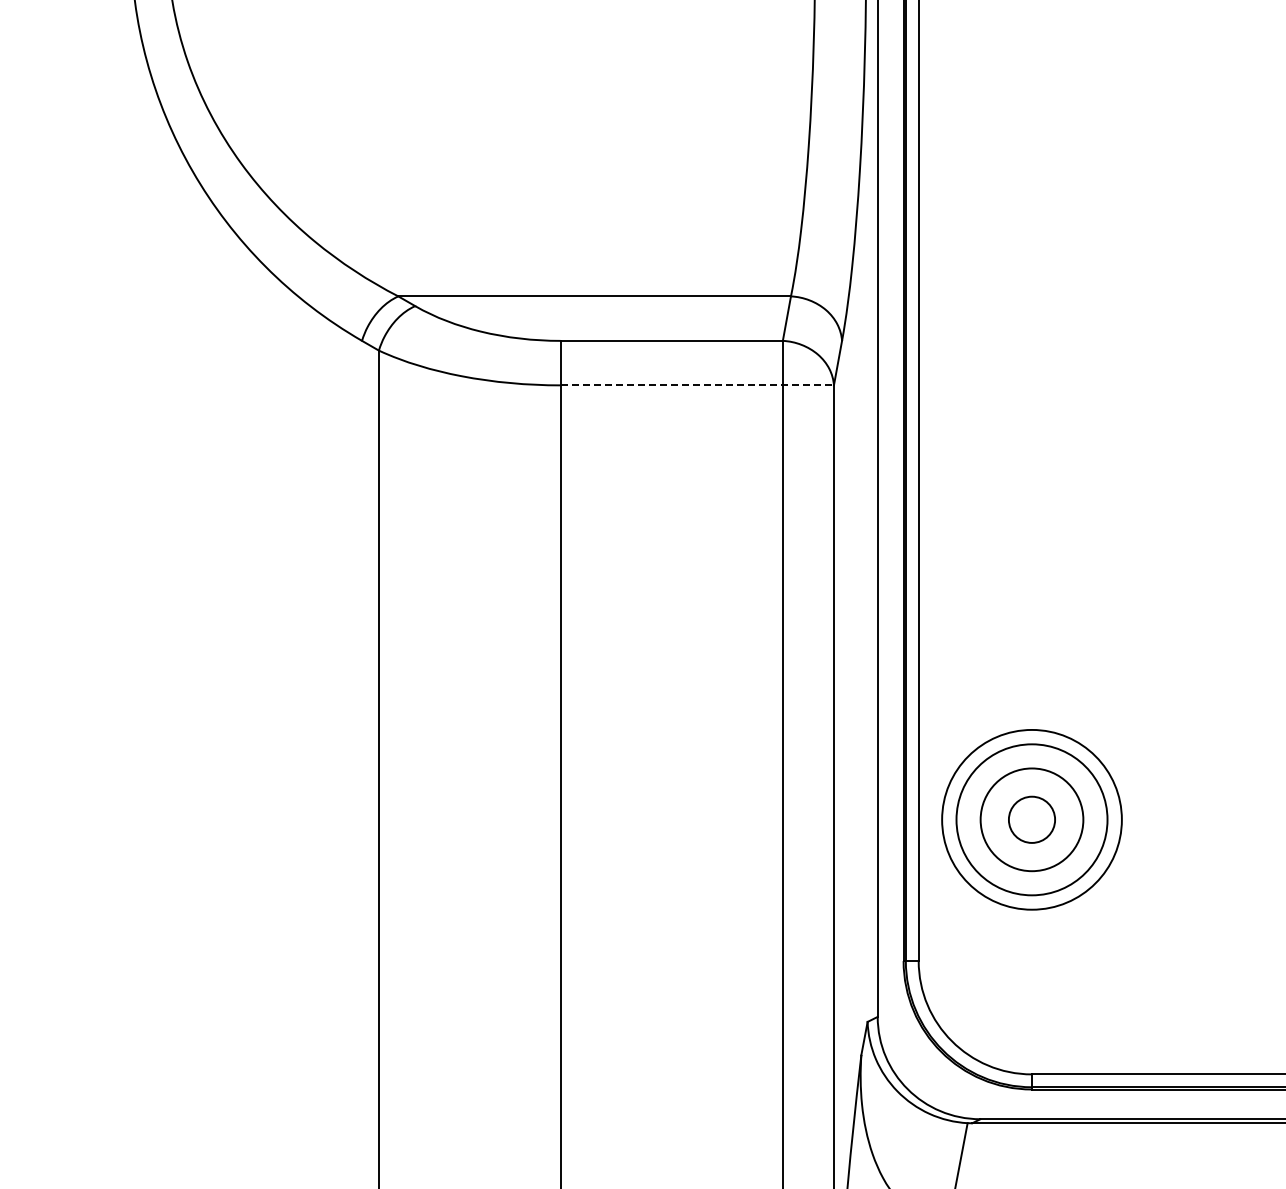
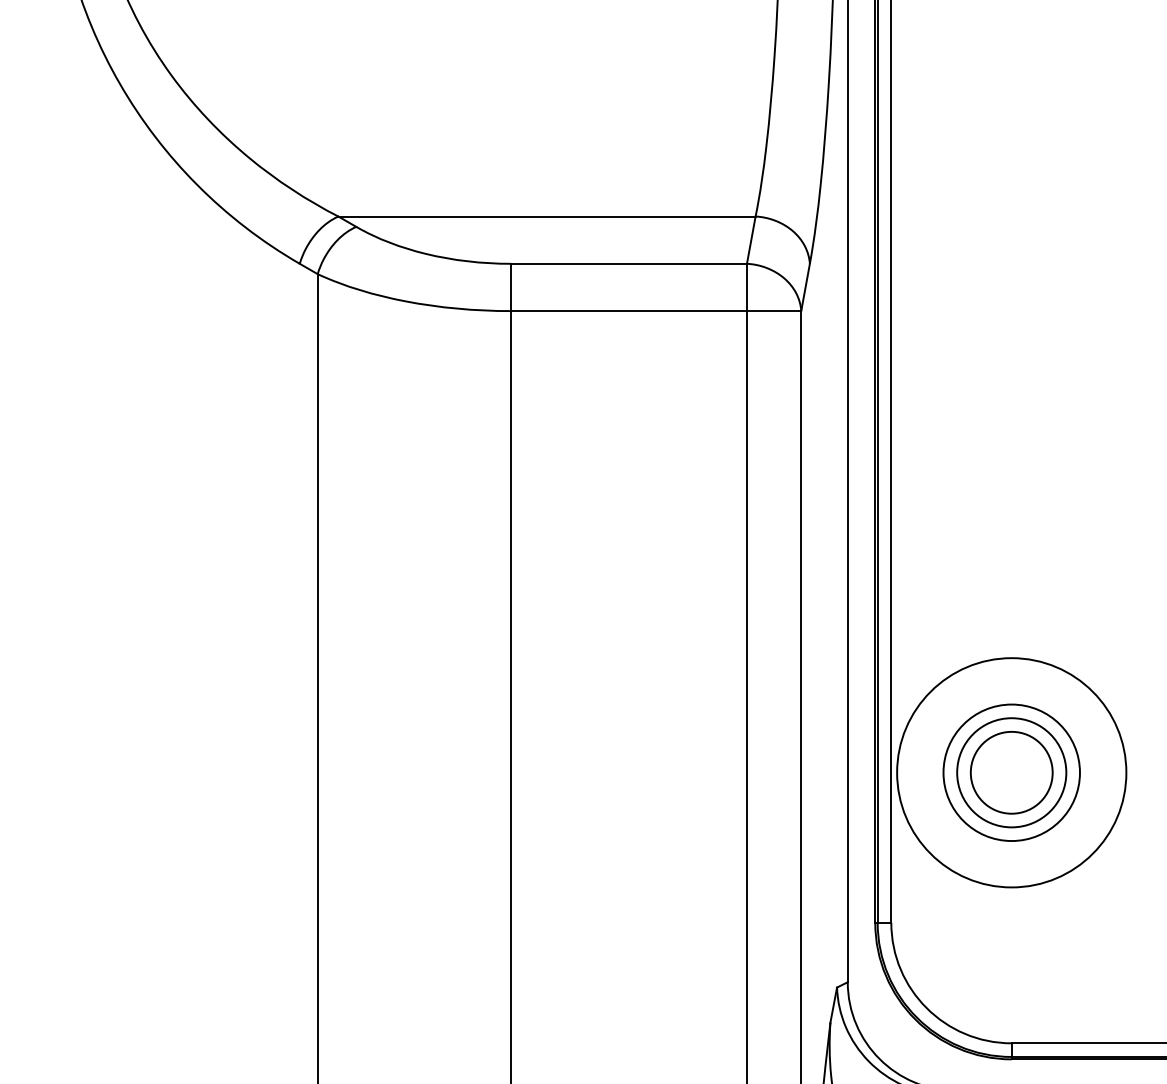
line: (697, 385) -> (656, 311), dashed -> solid
circle: (1031, 819) -> (1011, 772), size x0.71
circle: (1031, 819) -> (1011, 772), size x1.43
circle: (1031, 819) -> (1011, 772), size x1.67

